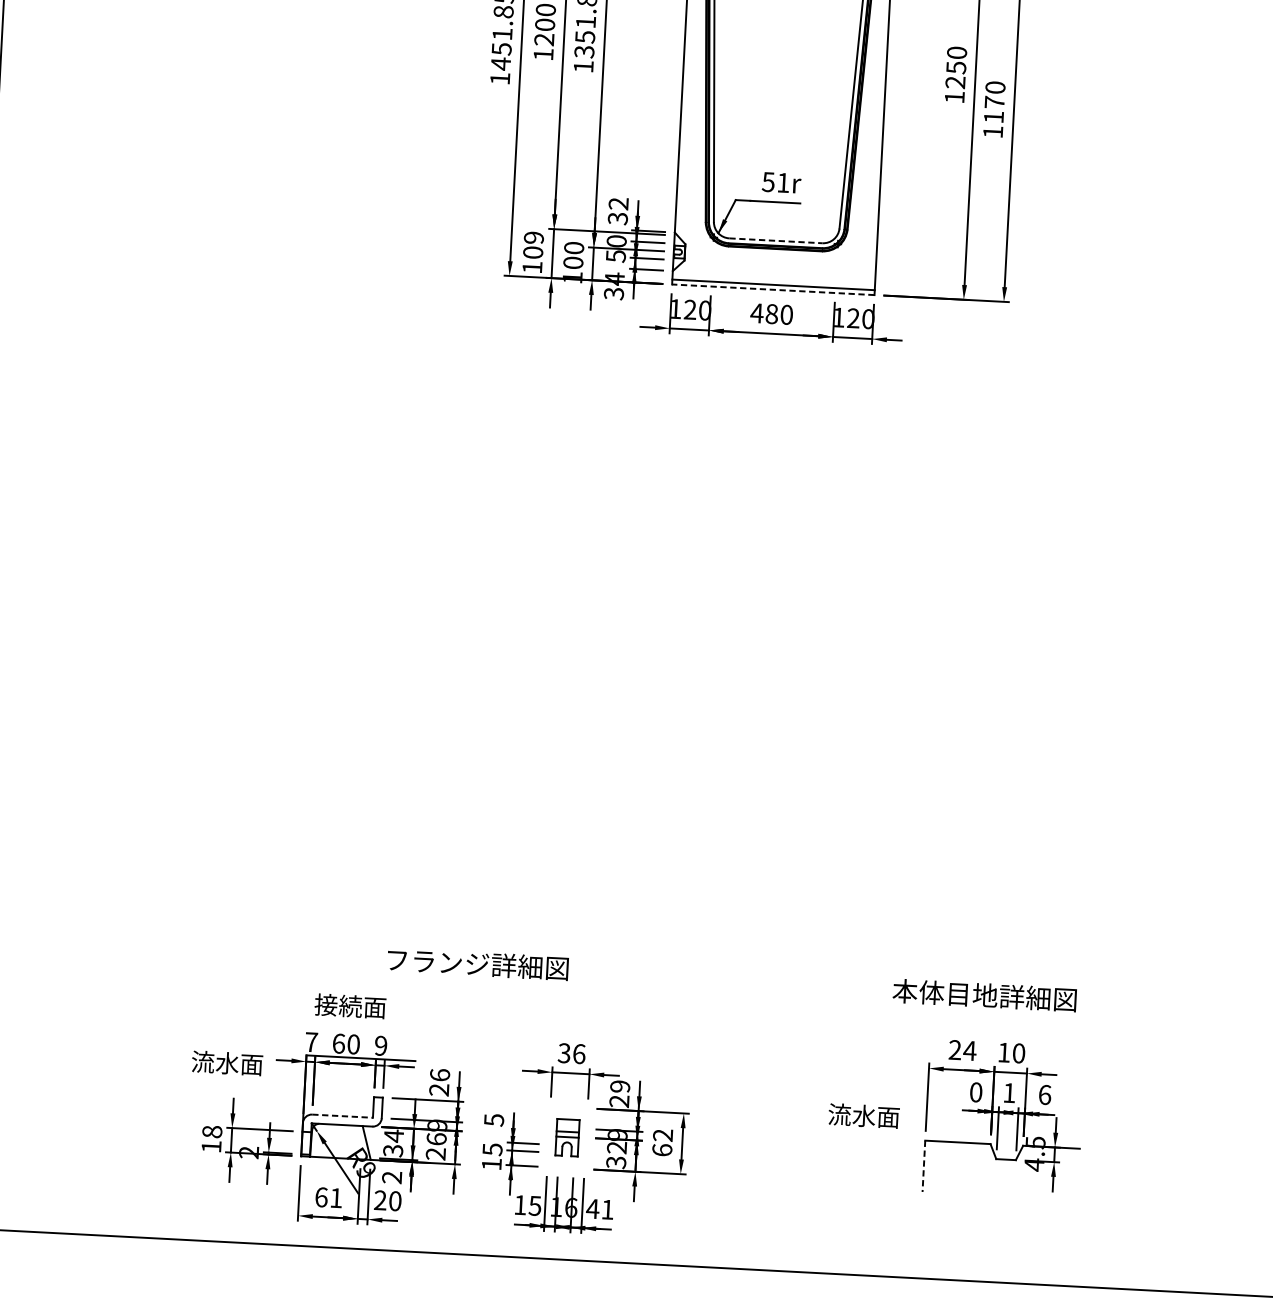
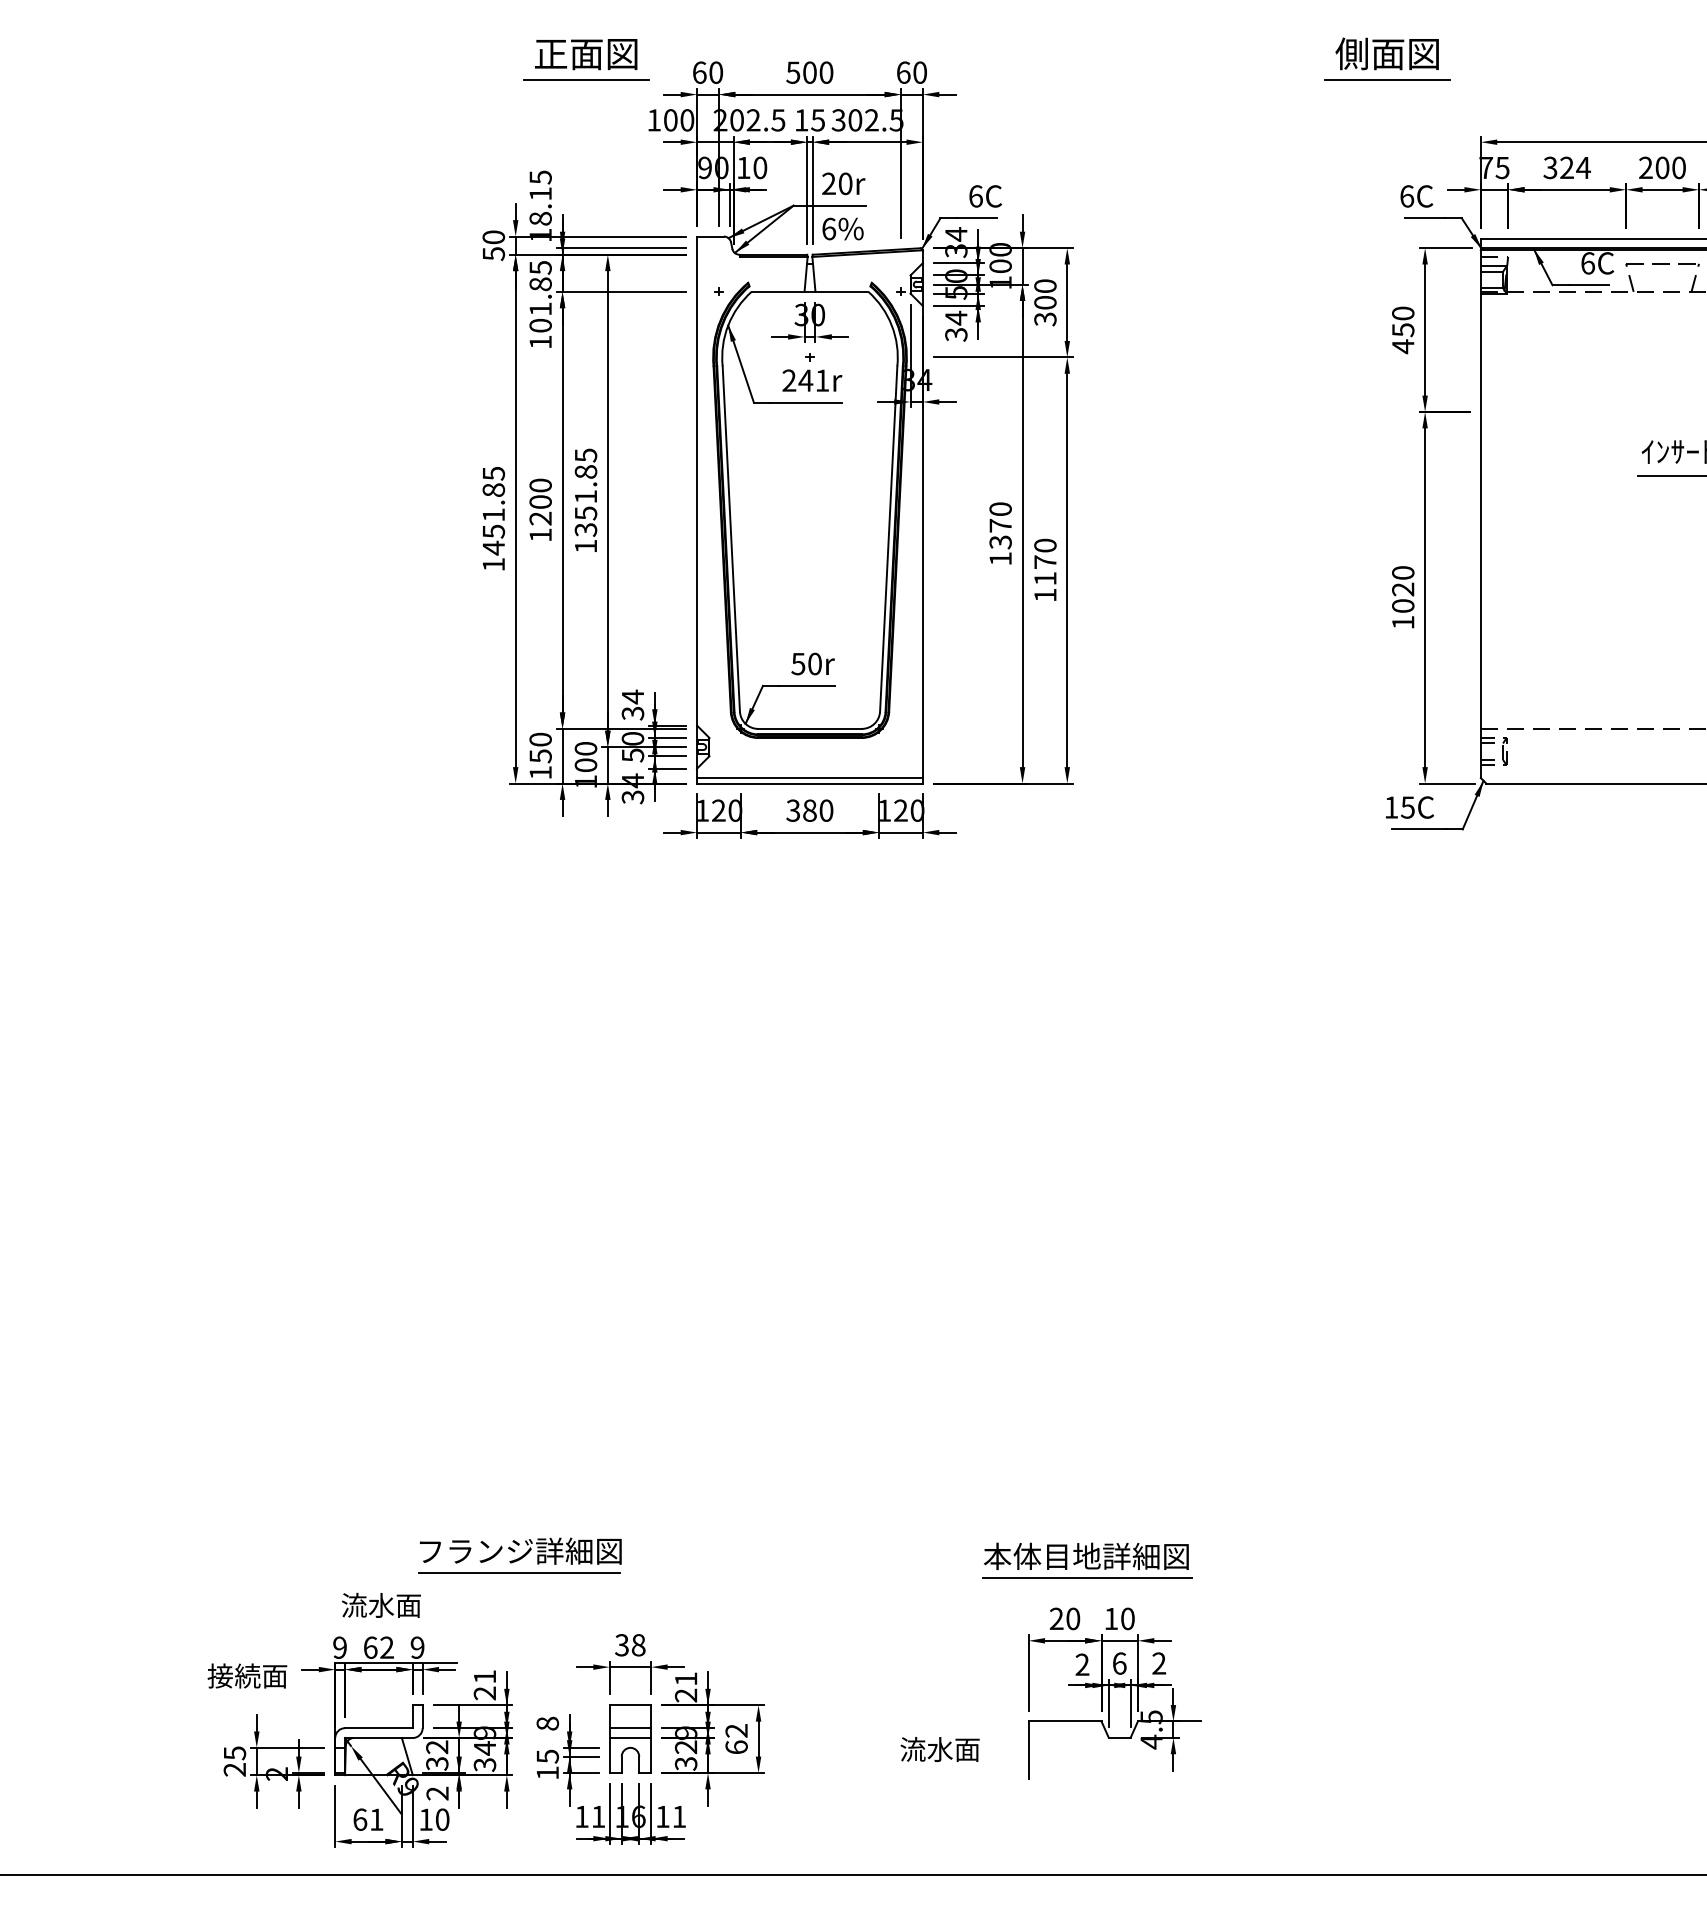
text: (955, 74) -> (1000, 533), 1250 -> 1370
text: (782, 182) -> (814, 663), 51r -> 50r
text: (618, 203) -> (632, 696), 32 -> 34
line: (776, 240) -> (810, 728), dashed -> solid
text: (533, 244) -> (540, 747), 109 -> 150
line: (773, 289) -> (810, 783), dashed -> solid
text: (756, 313) -> (792, 810), 480 -> 380
line: (475, 984) -> (519, 1573), added
text: (338, 1004) -> (367, 1604), 接続面 -> 流水面
line: (984, 1015) -> (1087, 1578), added
text: (311, 1042) -> (339, 1647), 7 -> 9
text: (353, 1044) -> (386, 1647), 60 -> 62
text: (969, 1050) -> (1072, 1618), 24 -> 20
text: (579, 1054) -> (638, 1645), 36 -> 38
text: (214, 1062) -> (233, 1675), 流水面 -> 接続面
text: (439, 1074) -> (484, 1676), 26 -> 21
text: (619, 1086) -> (685, 1678), 29 -> 21
text: (976, 1092) -> (1082, 1664), 0 -> 2
text: (1009, 1093) -> (1119, 1663), 1 -> 6
text: (1045, 1094) -> (1159, 1663), 6 -> 2
text: (863, 1115) -> (939, 1749), moved
line: (342, 1116) -> (378, 1728), dashed -> solid
text: (493, 1119) -> (547, 1723), 5 -> 8
text: (394, 1135) -> (437, 1746), 34 -> 32
part: (567, 1137) -> (630, 1738), size x1.67
text: (211, 1139) -> (234, 1761), 18 -> 25
text: (435, 1146) -> (484, 1756), 26 -> 34
line: (923, 1166) -> (1028, 1750), dashed -> solid
text: (380, 1200) -> (425, 1819), 20 -> 10
text: (535, 1206) -> (598, 1817), 15 -> 11
text: (592, 1208) -> (662, 1816), 41 -> 11

